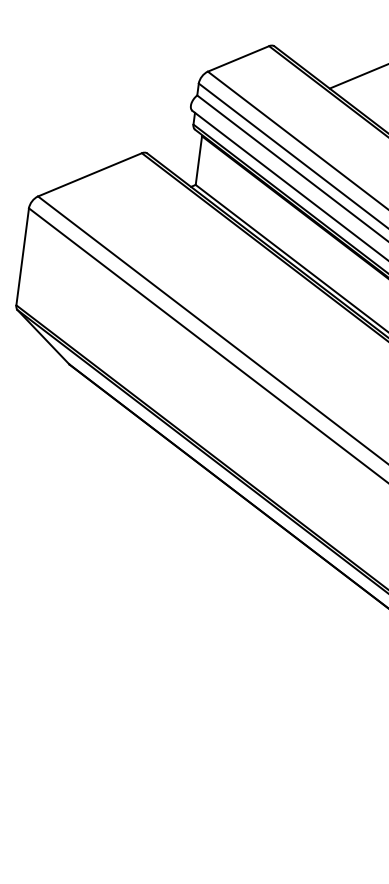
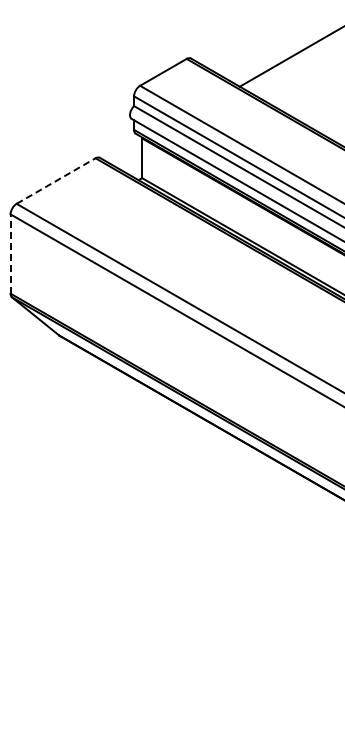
line: (90, 175) -> (56, 181), solid -> dashed
line: (22, 257) -> (10, 254), solid -> dashed

